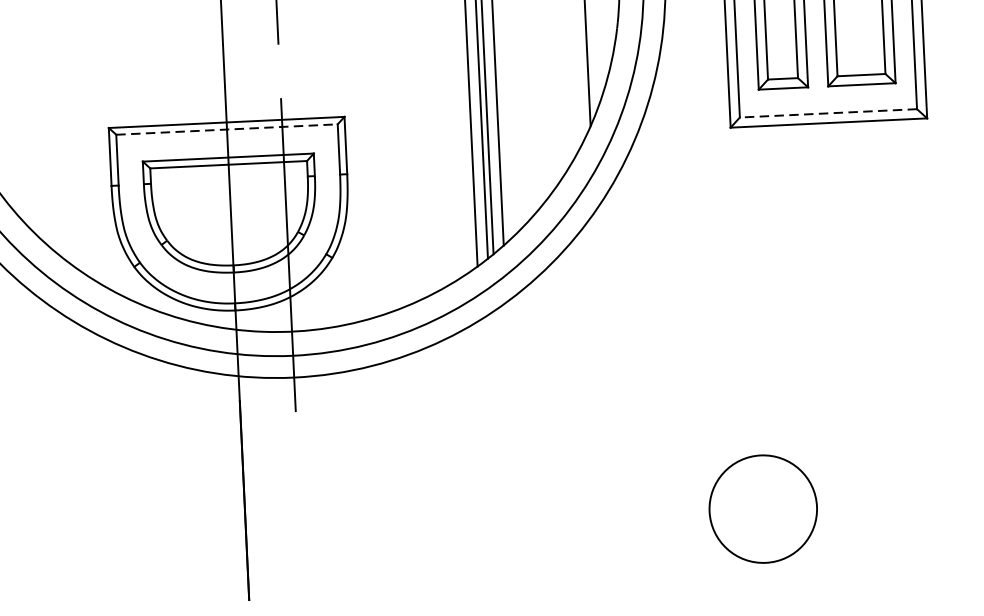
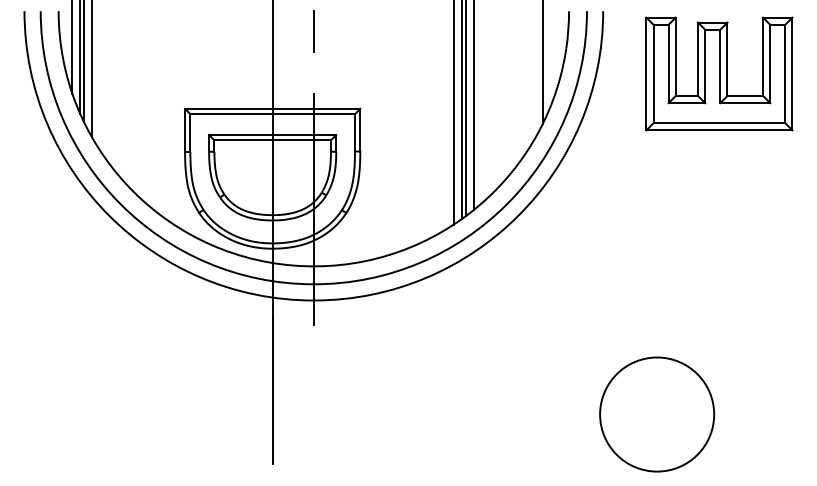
line: (828, 113) -> (719, 123), dashed -> solid
line: (228, 129) -> (273, 114), dashed -> solid
circle: (763, 509) -> (657, 414), size x1.43

